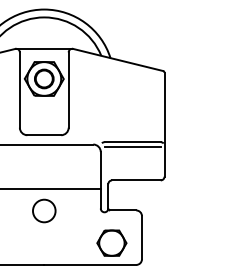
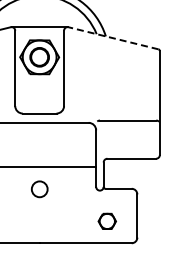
line: (117, 59) -> (112, 37), solid -> dashed
line: (132, 147) -> (127, 125), removed
circle: (44, 210) -> (39, 188), size x0.7
part: (111, 242) -> (106, 220), size x0.6

